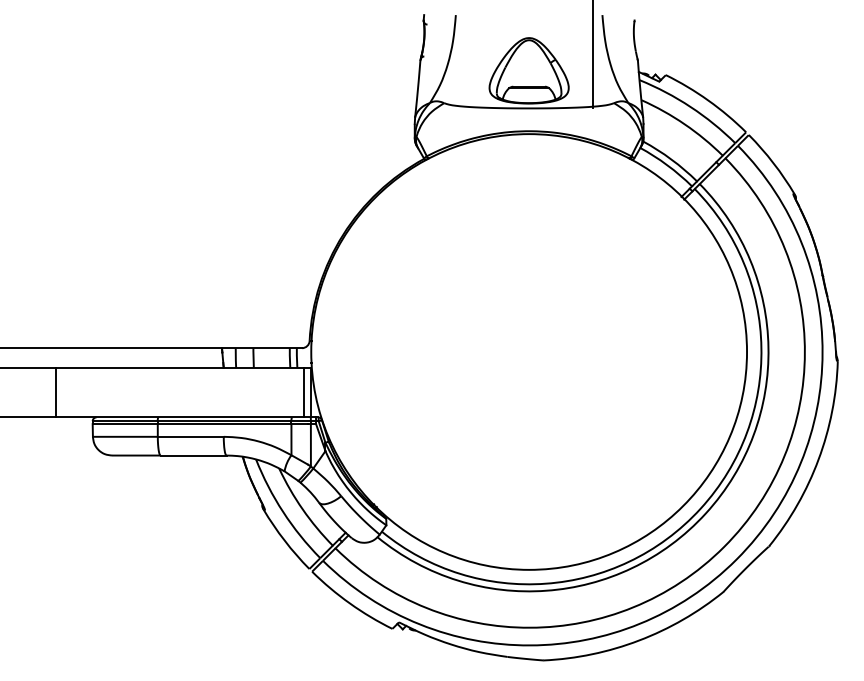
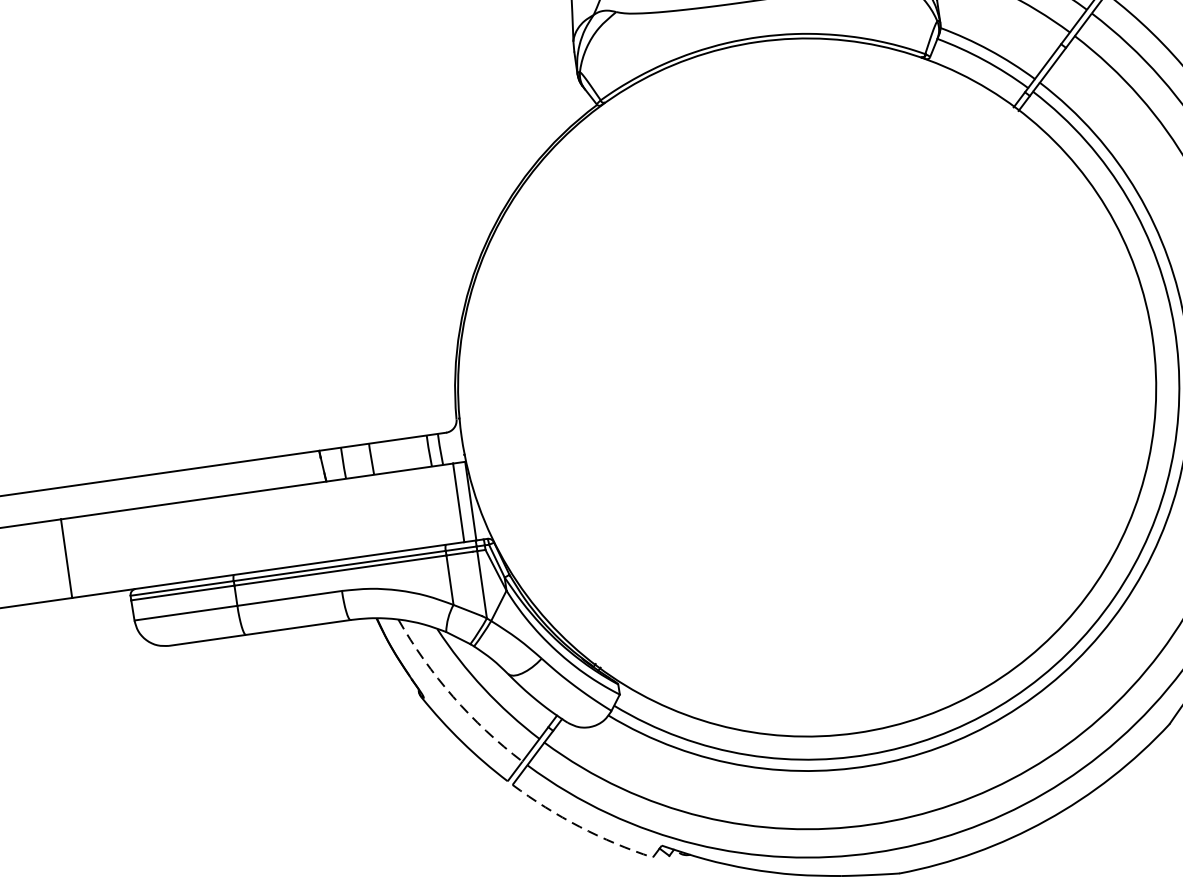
arc: (283, 512) -> (453, 697), solid -> dashed
arc: (350, 603) -> (580, 826), solid -> dashed

